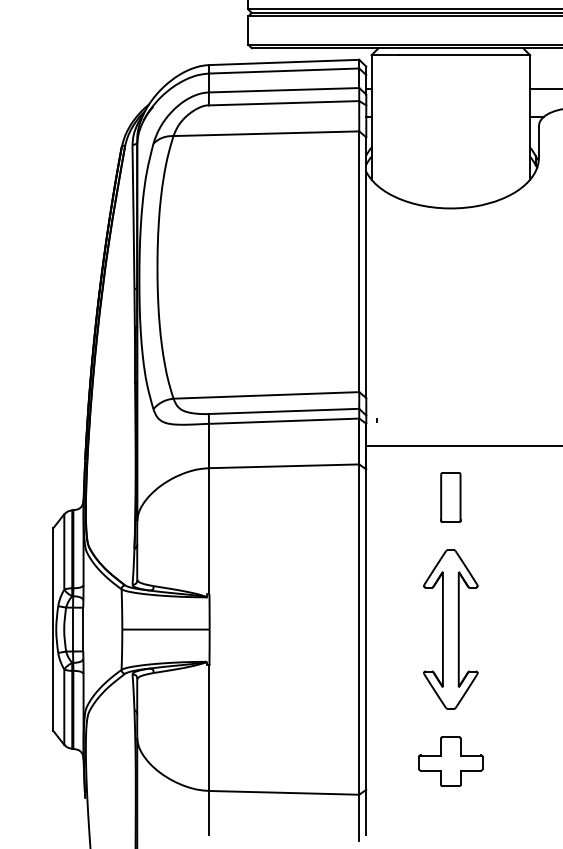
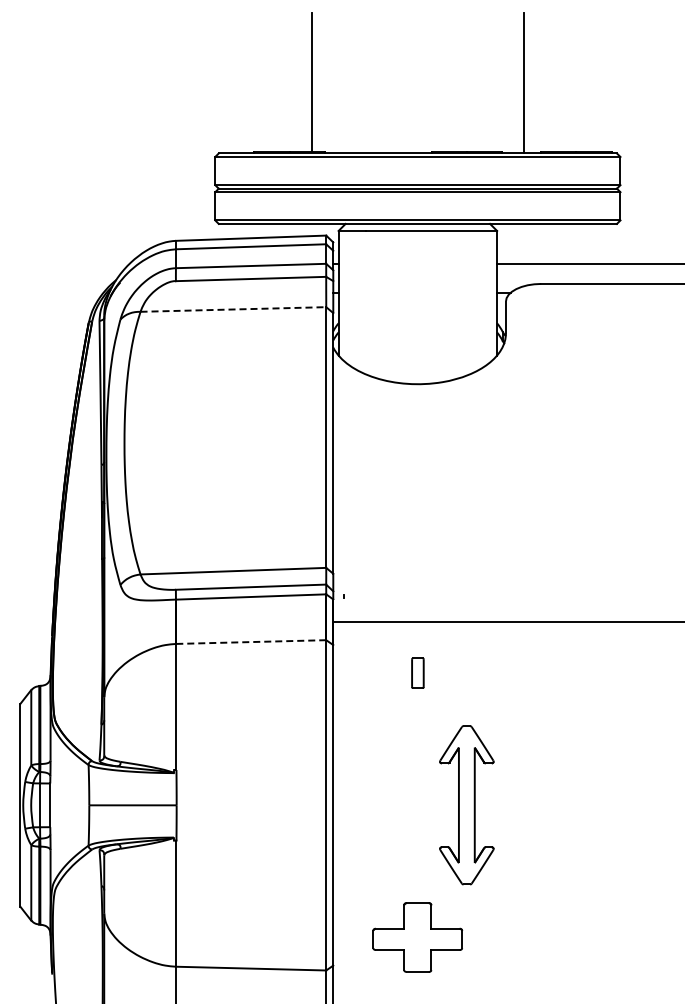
line: (266, 133) -> (233, 309), solid -> dashed
line: (283, 466) -> (250, 642), solid -> dashed
part: (450, 496) -> (417, 672), size x0.6
part: (450, 629) -> (466, 805), moved
part: (450, 760) -> (417, 936), size x1.4

